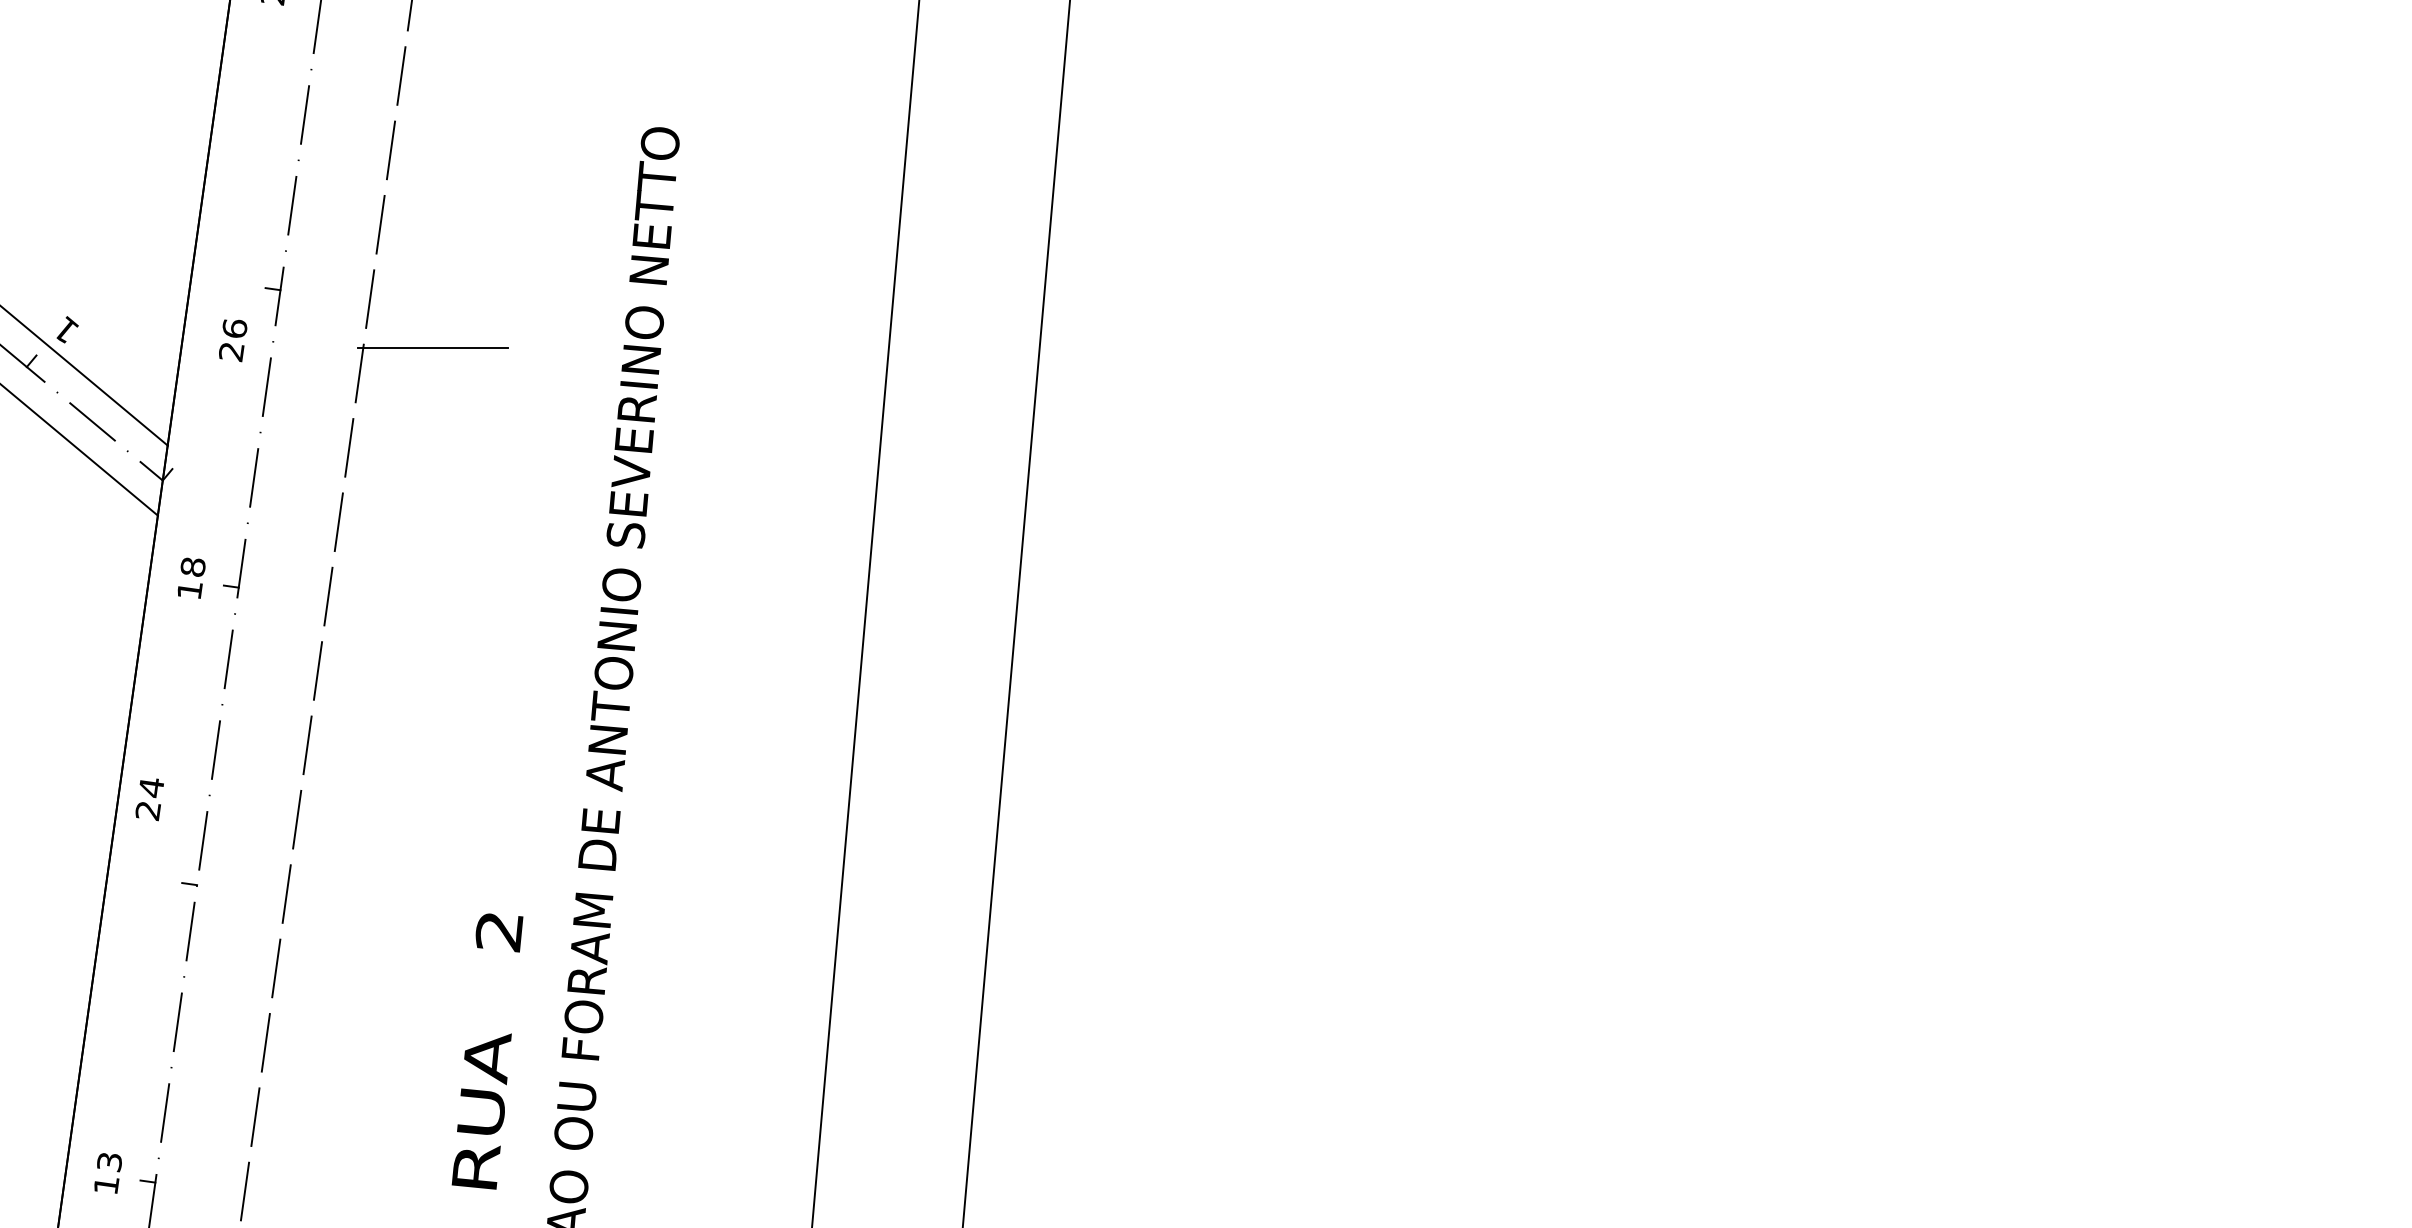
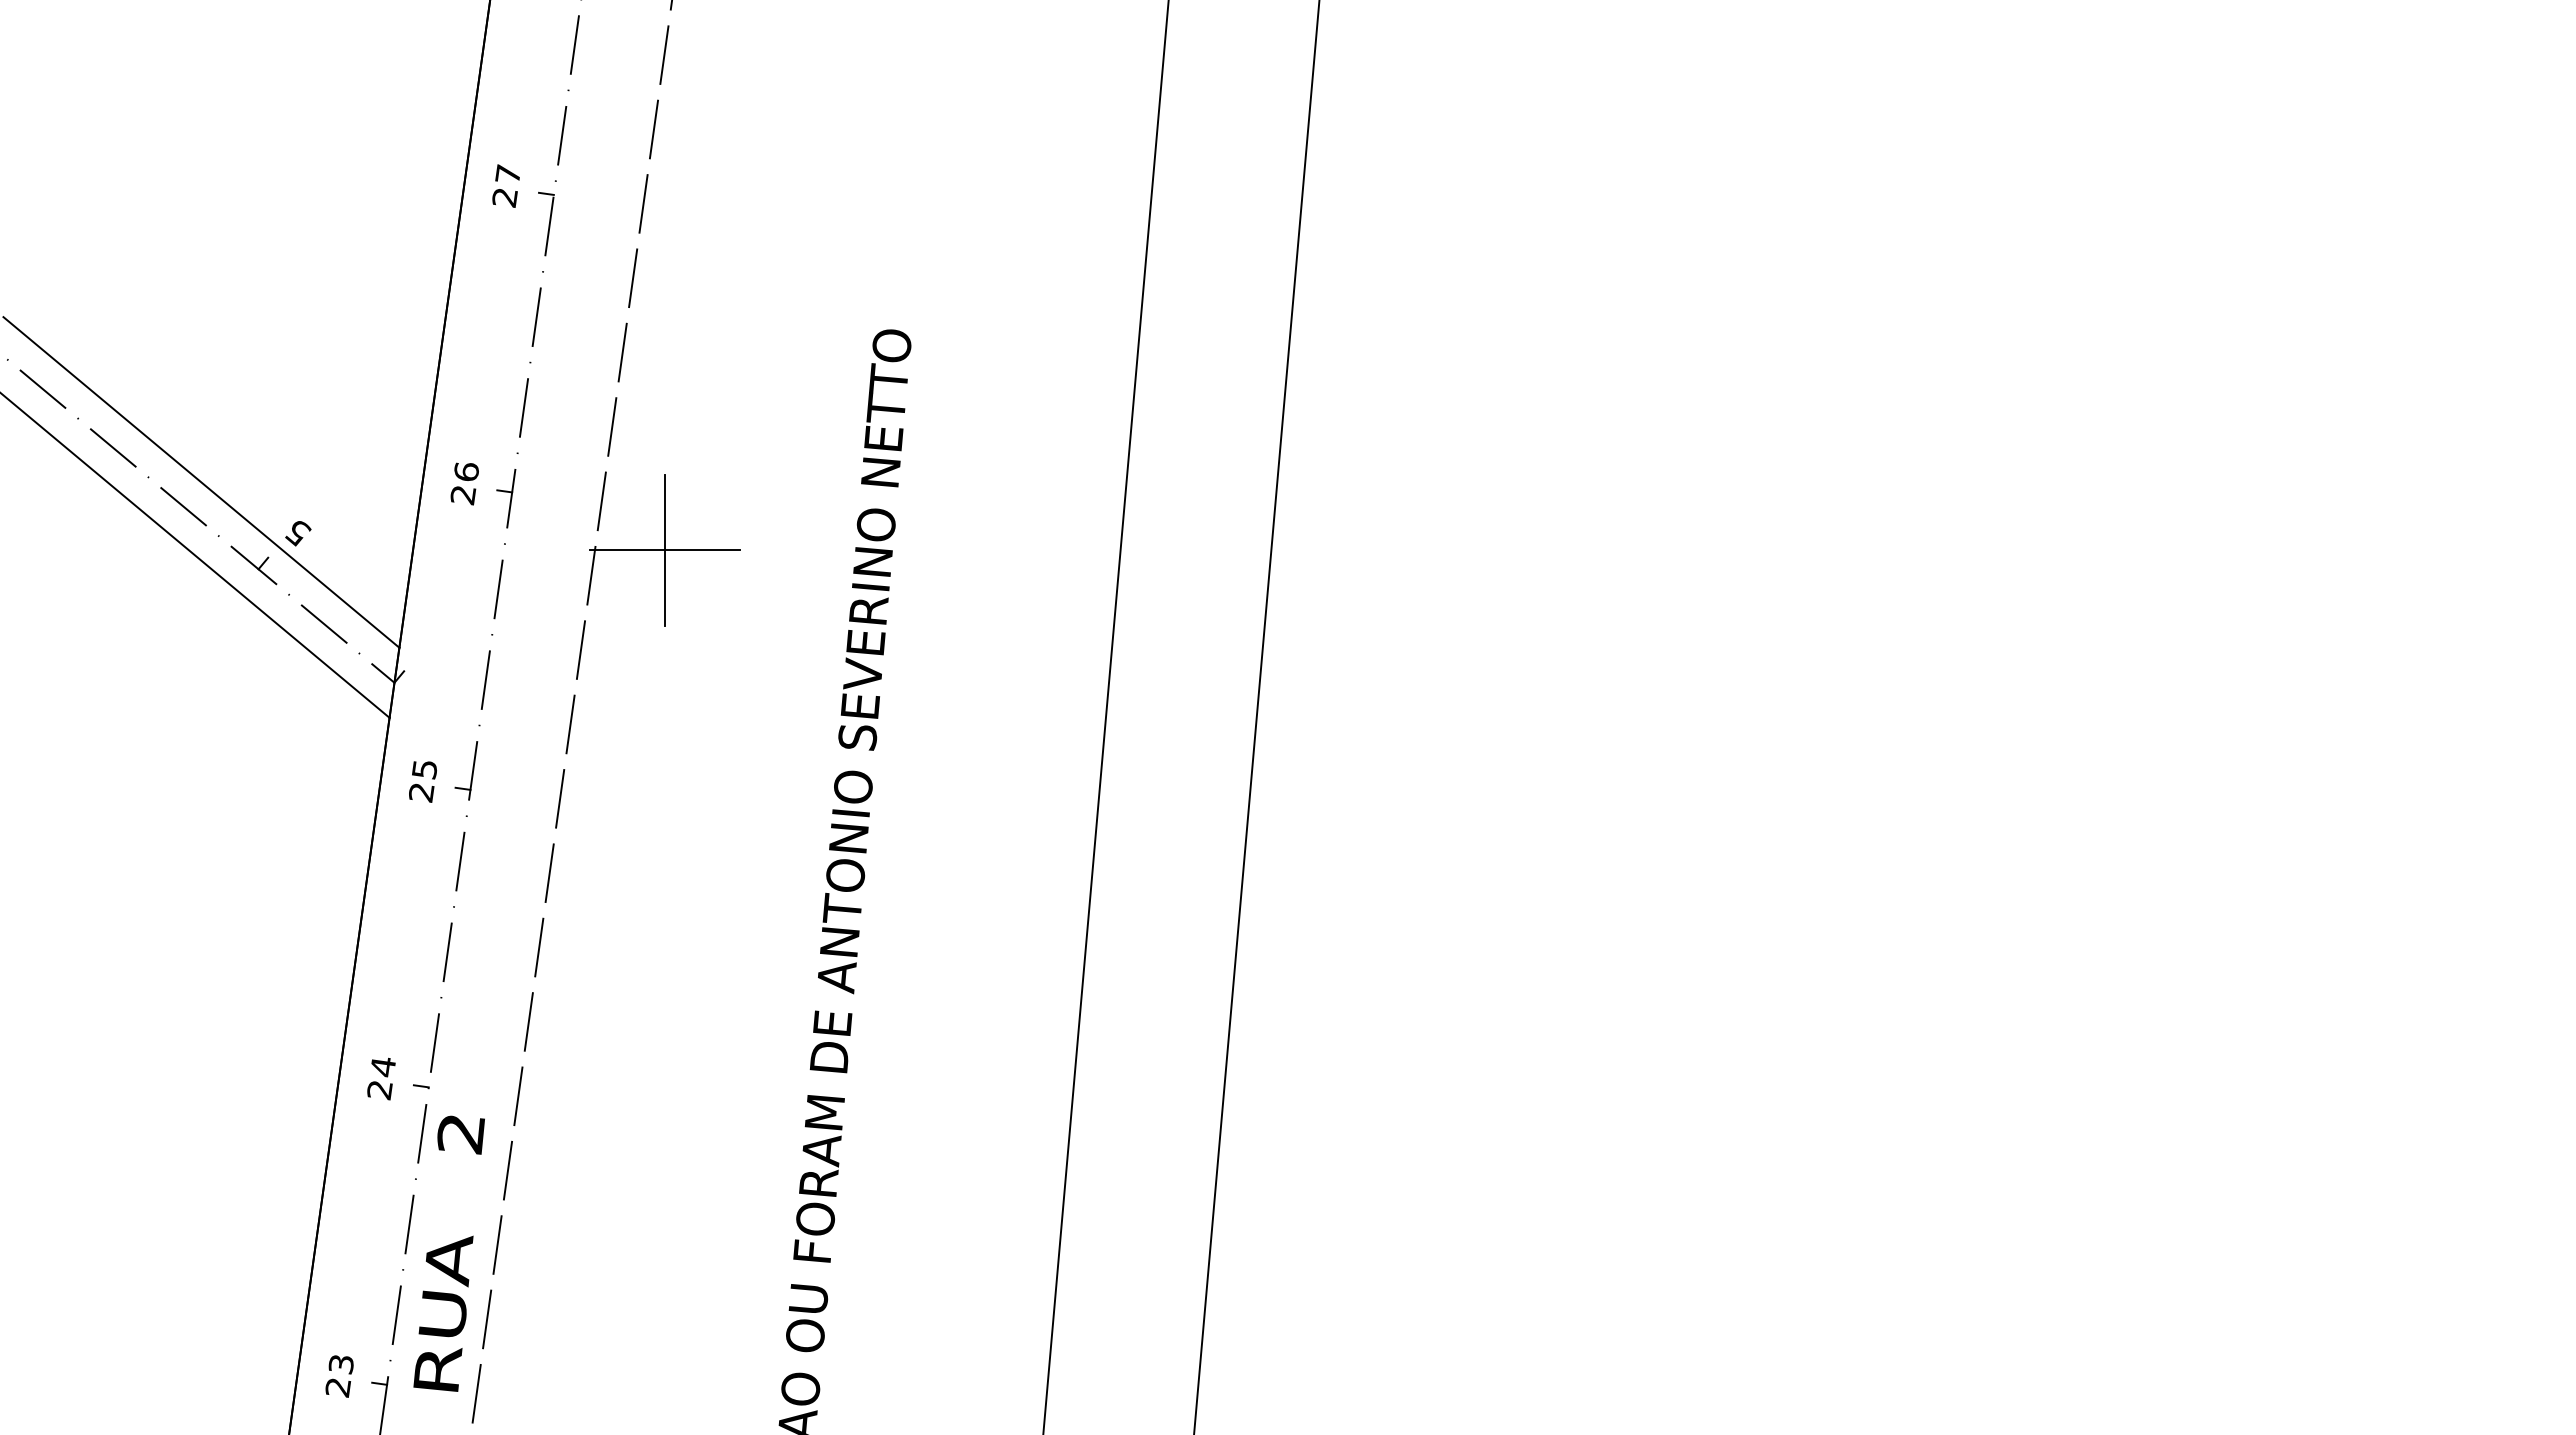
text: (66, 330) -> (298, 532), 1 -> 5
text: (232, 340) -> (464, 483), moved
line: (432, 348) -> (664, 550), added
text: (191, 579) -> (423, 781), 18 -> 25
text: (149, 799) -> (381, 1078), moved
text: (486, 1051) -> (448, 1253), moved
text: (105, 1185) -> (337, 1387), 13 -> 23

